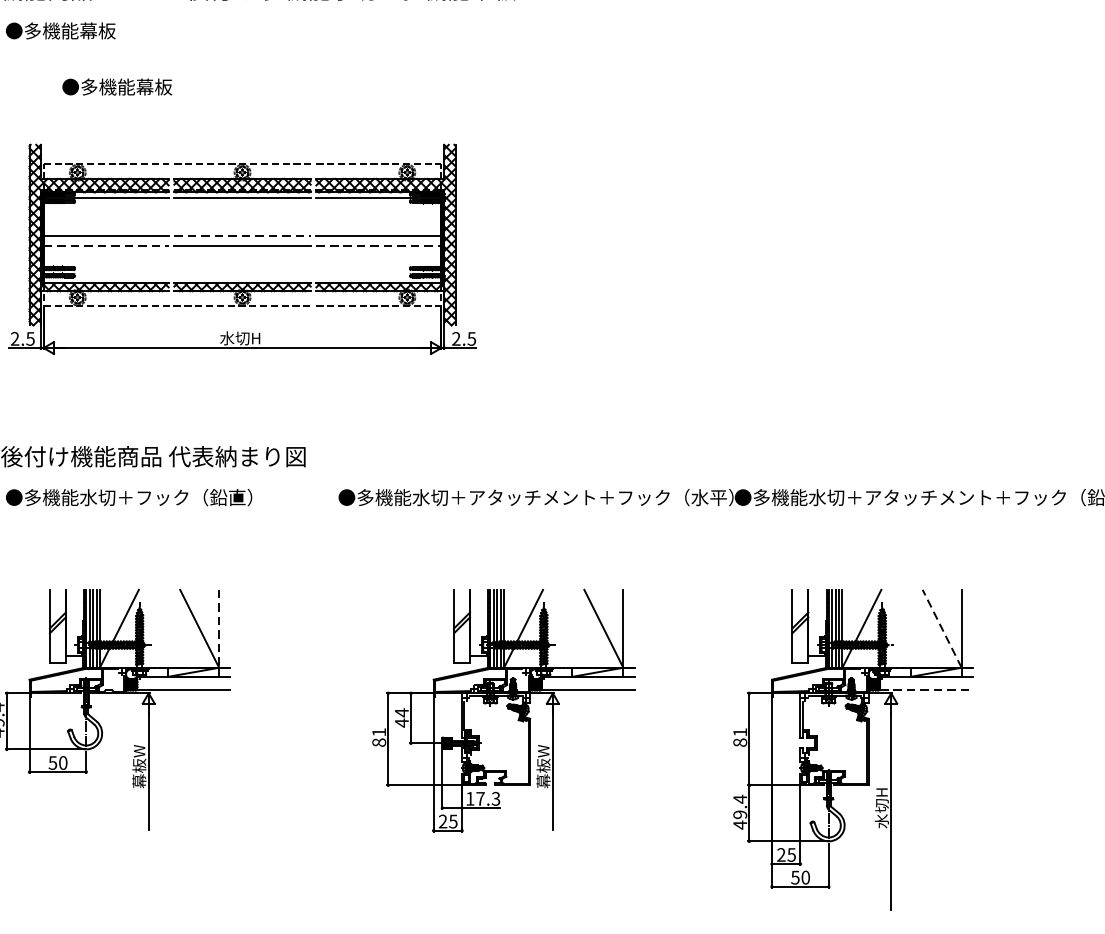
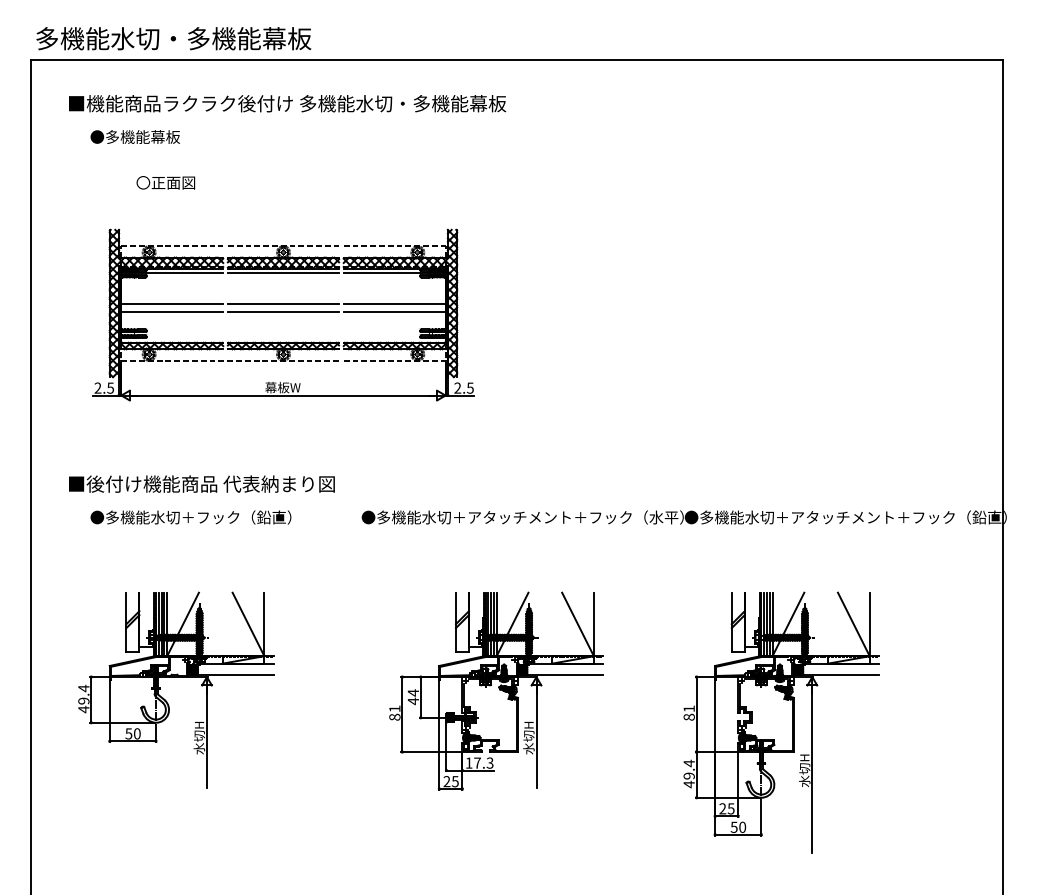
text: (117, 86) -> (181, 182), ●多機能幕板 -> 〇正面図
line: (242, 236) -> (283, 304), dashed -> solid
line: (106, 246) -> (172, 312), dashed -> solid
line: (378, 246) -> (394, 312), dashed -> solid
text: (241, 338) -> (282, 387), 水切H -> 幕板W
line: (219, 628) -> (264, 624), dashed -> solid
line: (941, 628) -> (853, 624), dashed -> solid
line: (927, 690) -> (841, 674), dashed -> solid
text: (139, 766) -> (199, 736), 幕板W -> 水切H
text: (543, 766) -> (528, 736), 幕板W -> 水切H

